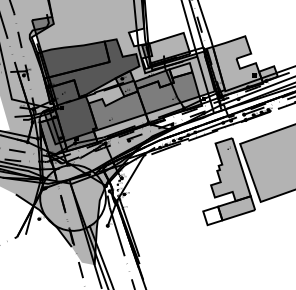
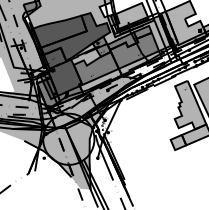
fill: (180, 70) -> (142, 32), added
fill: (212, 215) -> (178, 142), added

